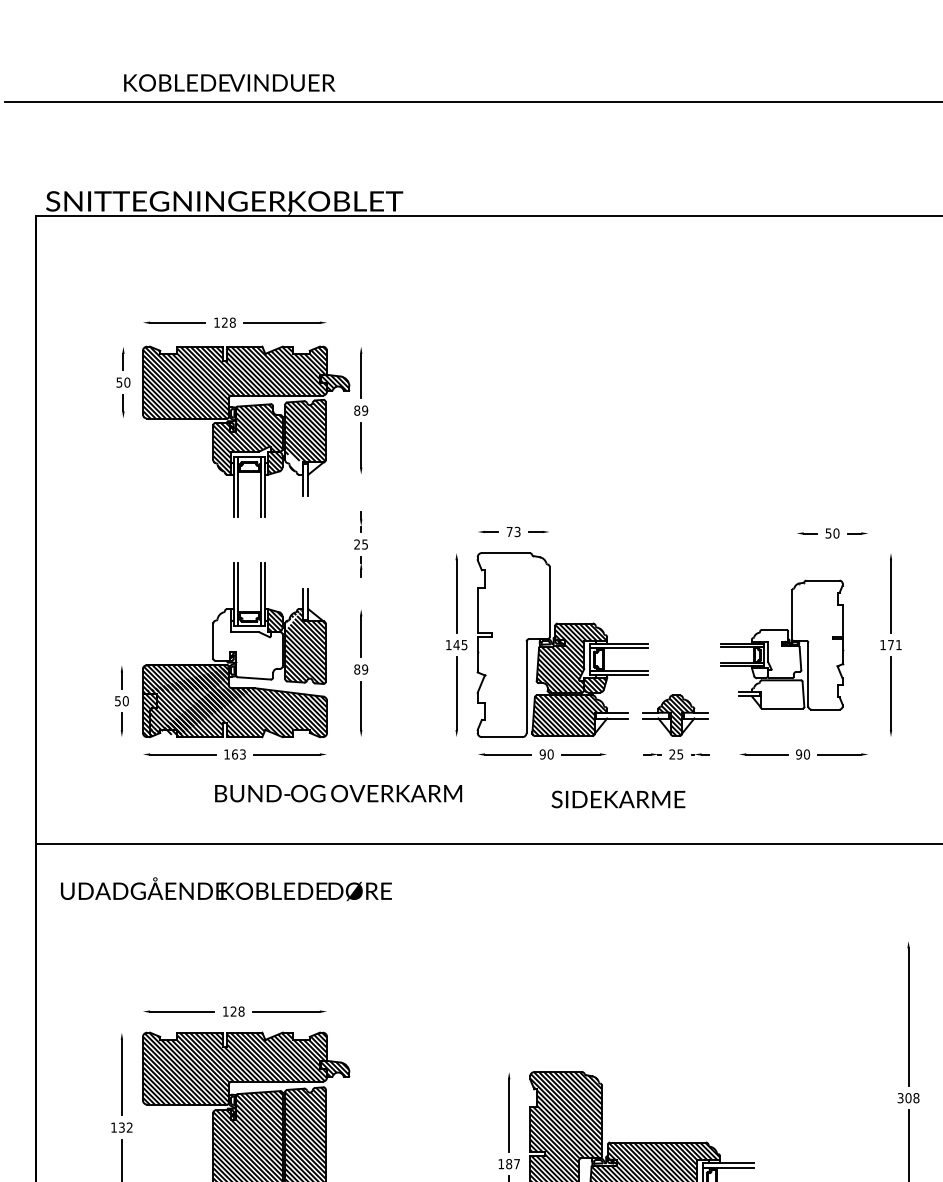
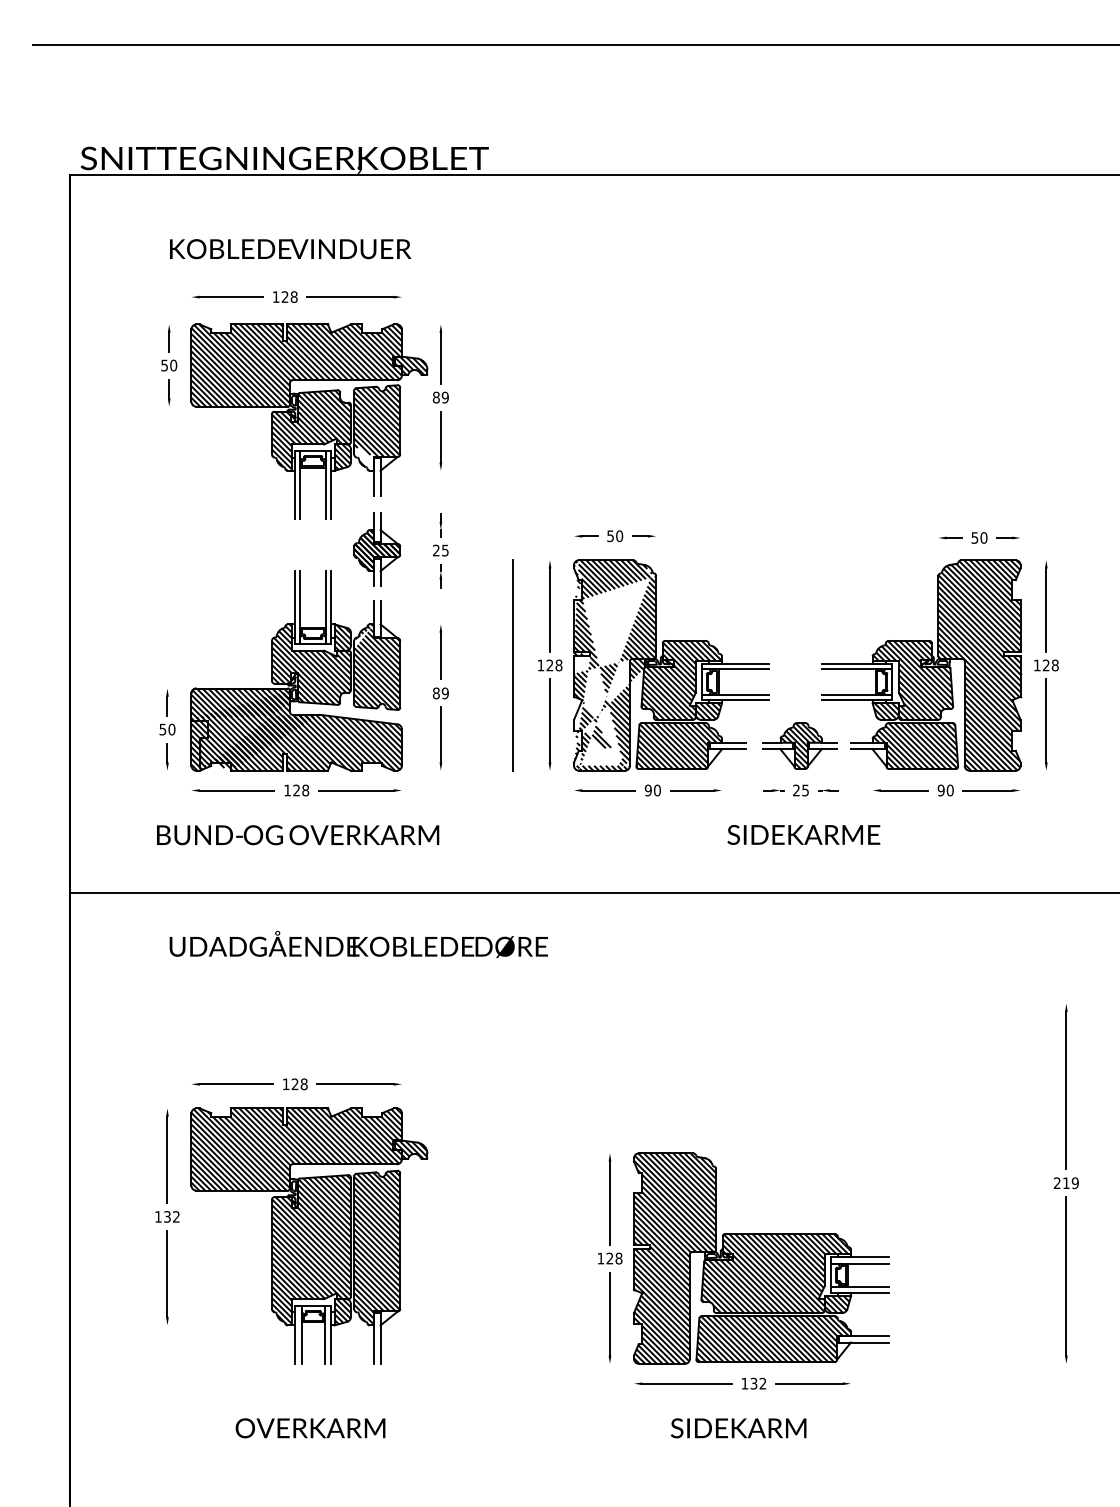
text: (229, 83) -> (290, 249), moved
text: (513, 532) -> (615, 536), 73 -> 50
part: (305, 543) -> (377, 549), added
hatch: (247, 644) -> (311, 664), added
line: (423, 645) -> (512, 665), added
text: (460, 645) -> (554, 665), 145 -> 128
hatch: (513, 645) -> (615, 665), added
part: (781, 645) -> (921, 665), size x1.43
text: (894, 645) -> (1050, 665), 171 -> 128
text: (239, 754) -> (301, 790), 163 -> 128
text: (338, 793) -> (298, 835), moved
text: (618, 799) -> (803, 834), moved
text: (226, 889) -> (358, 944), moved
text: (908, 1098) -> (1066, 1183), 308 -> 219
text: (513, 1164) -> (614, 1258), 187 -> 128

